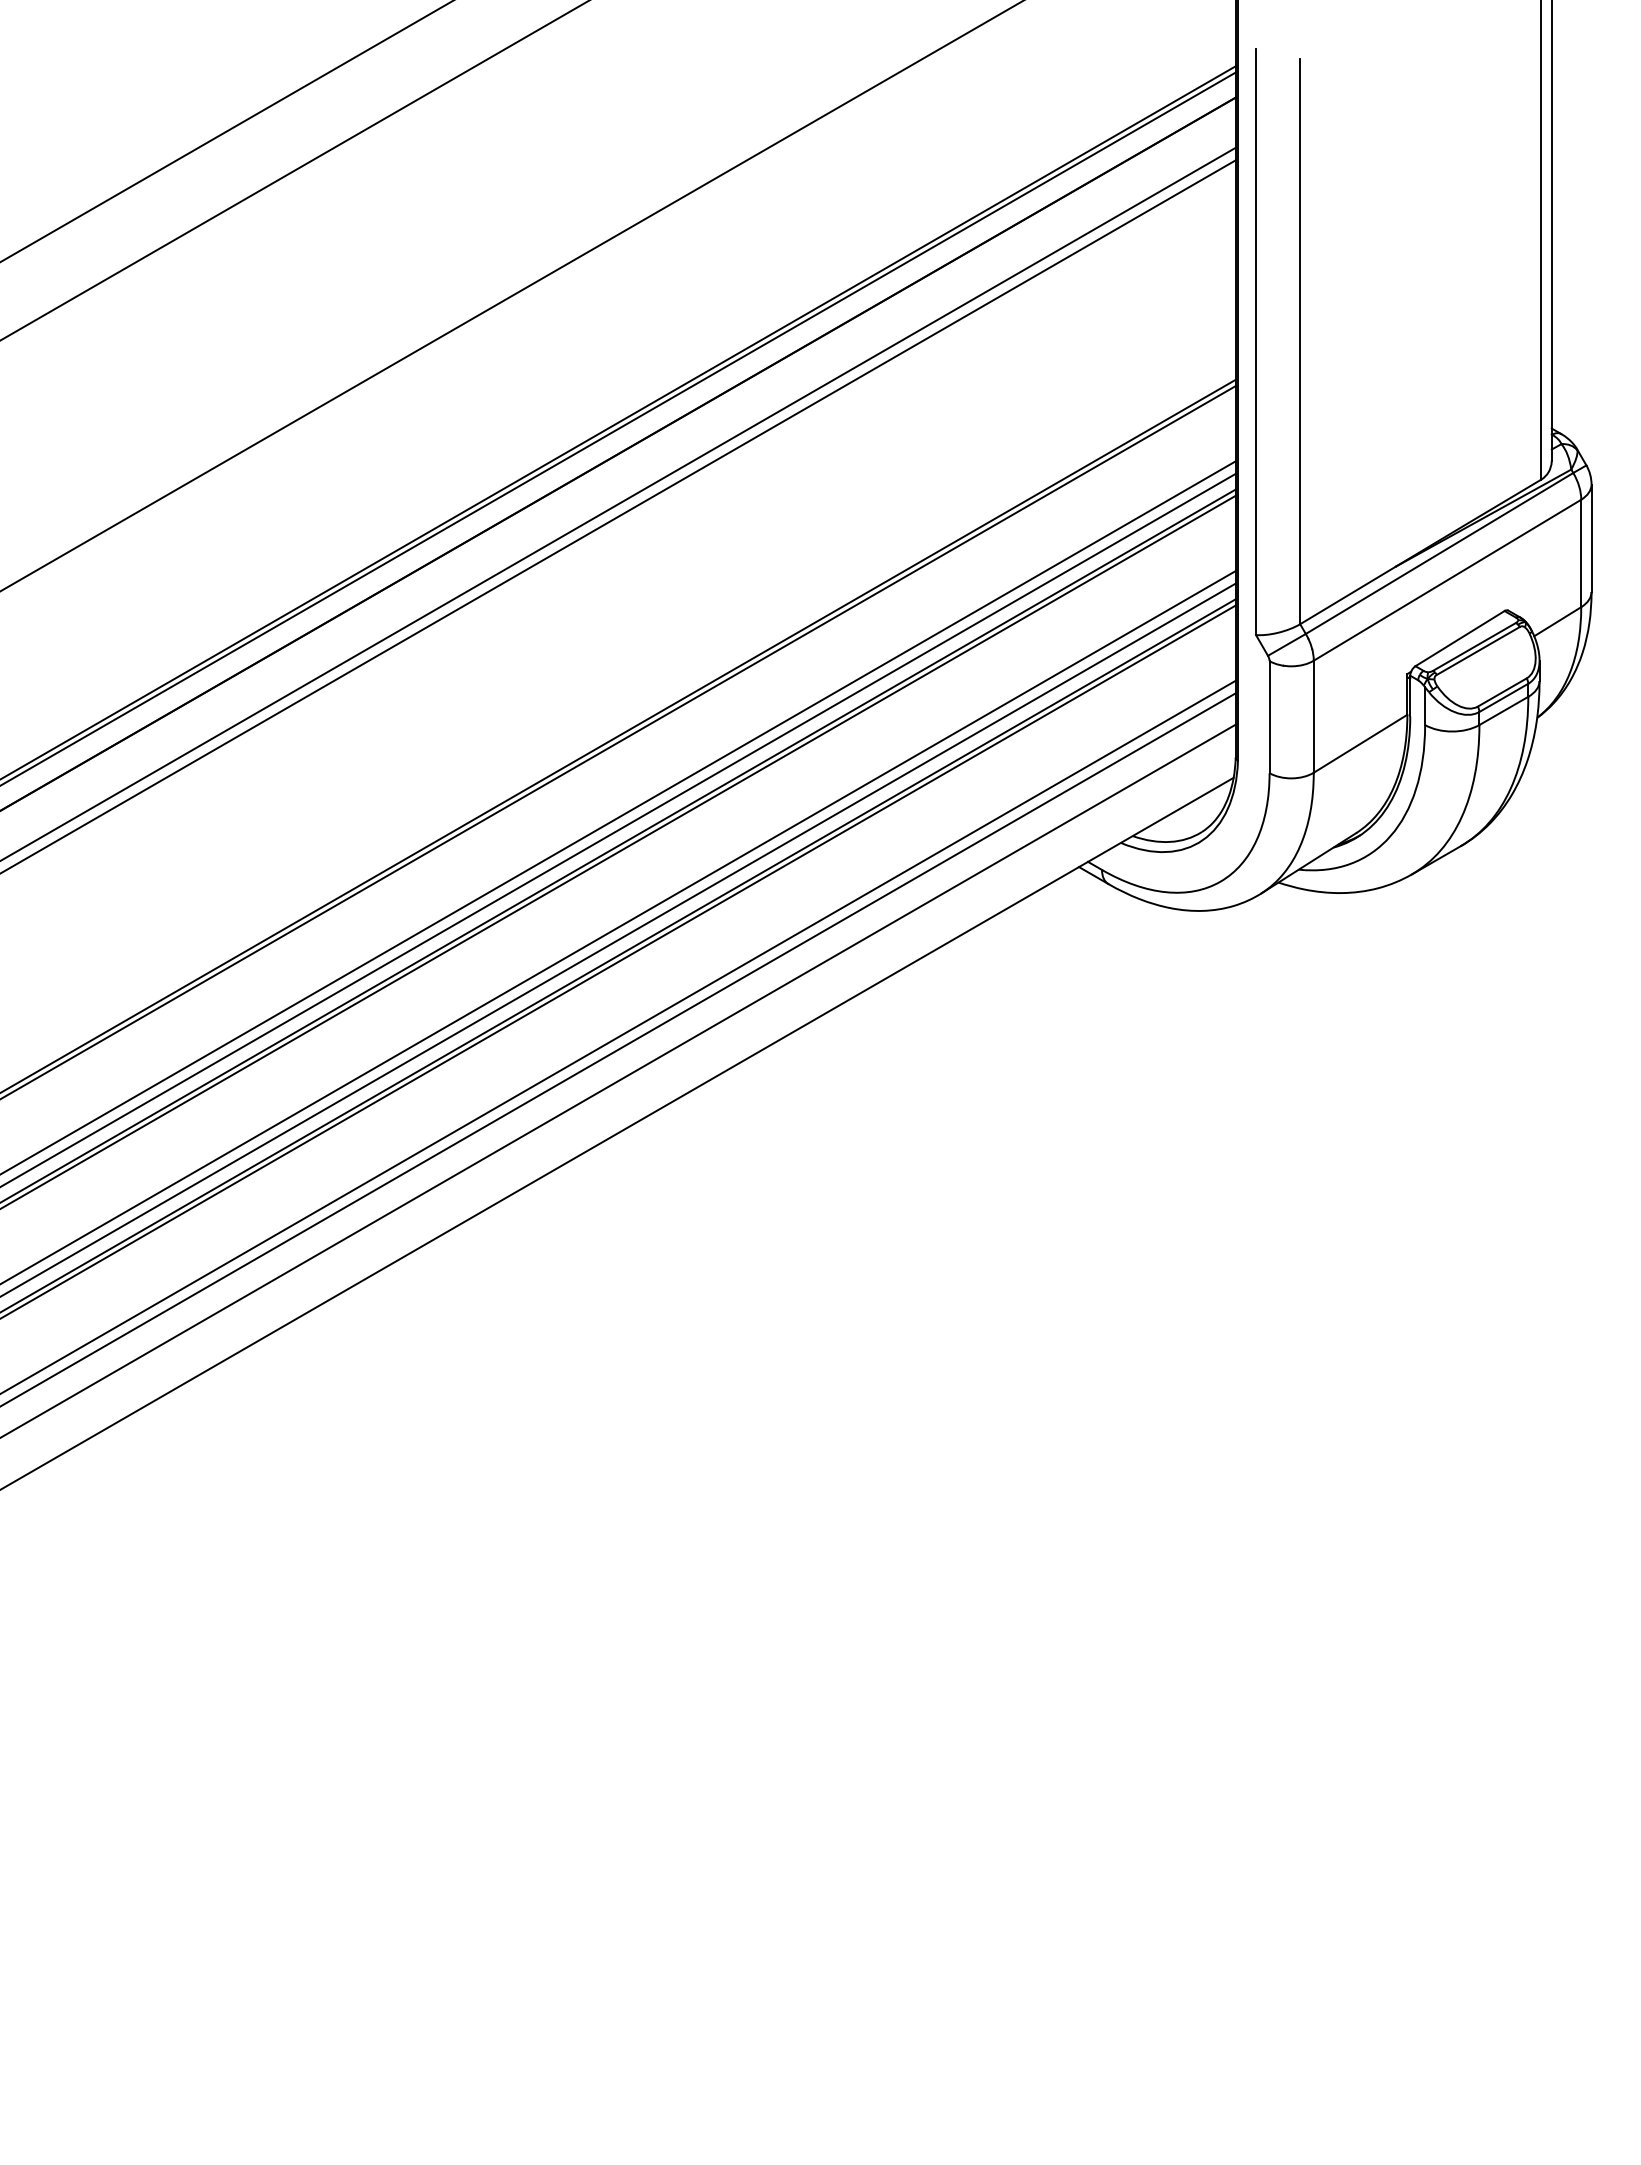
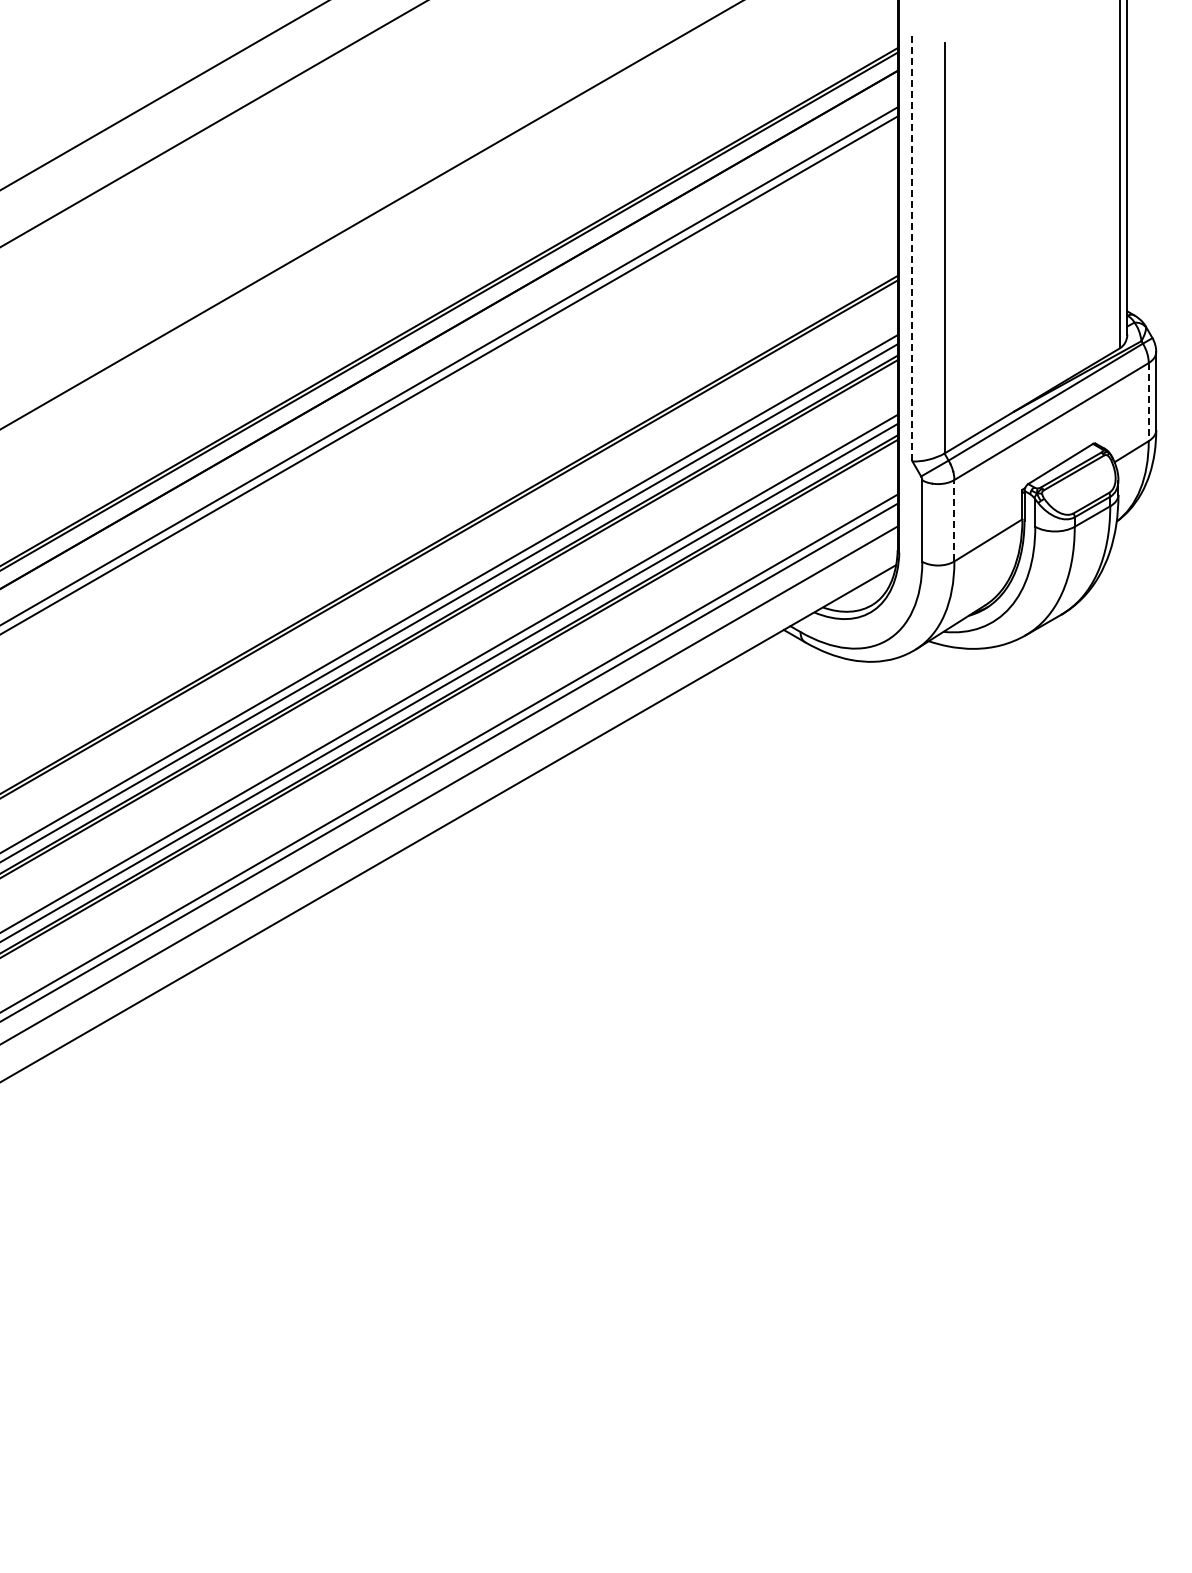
line: (1256, 342) -> (912, 248), solid -> dashed
line: (1580, 554) -> (1148, 402), solid -> dashed
line: (1313, 716) -> (954, 520), solid -> dashed

